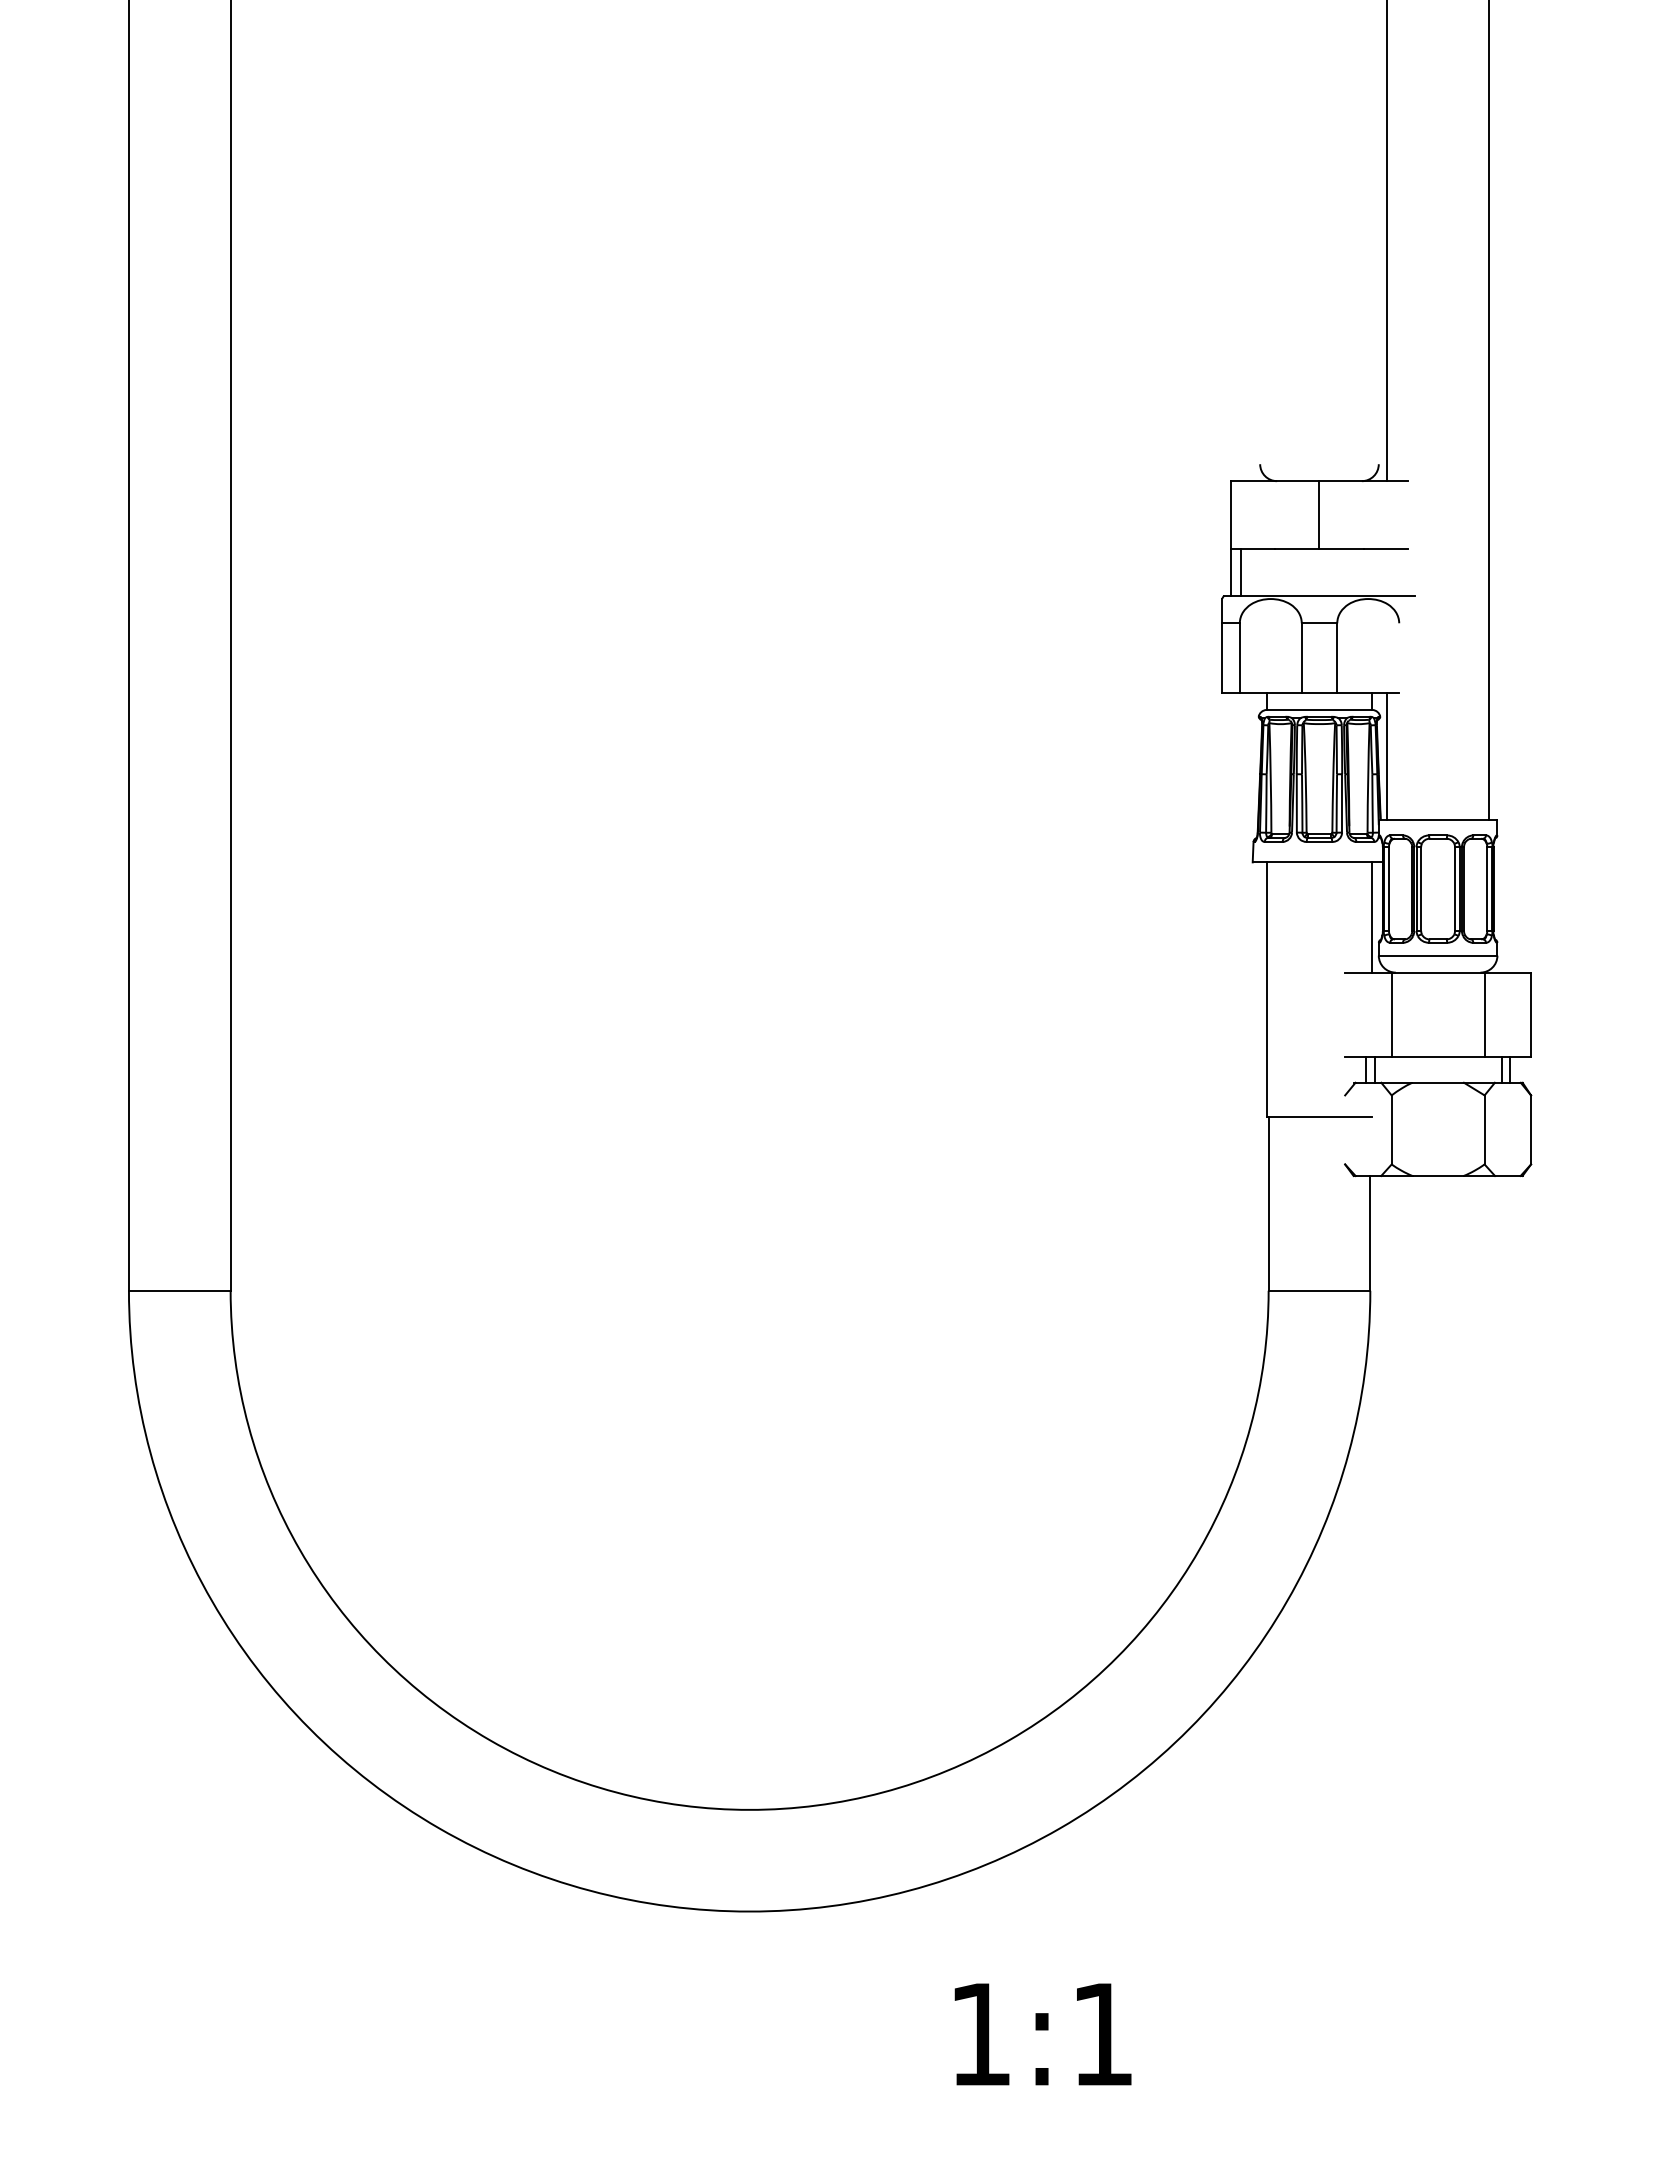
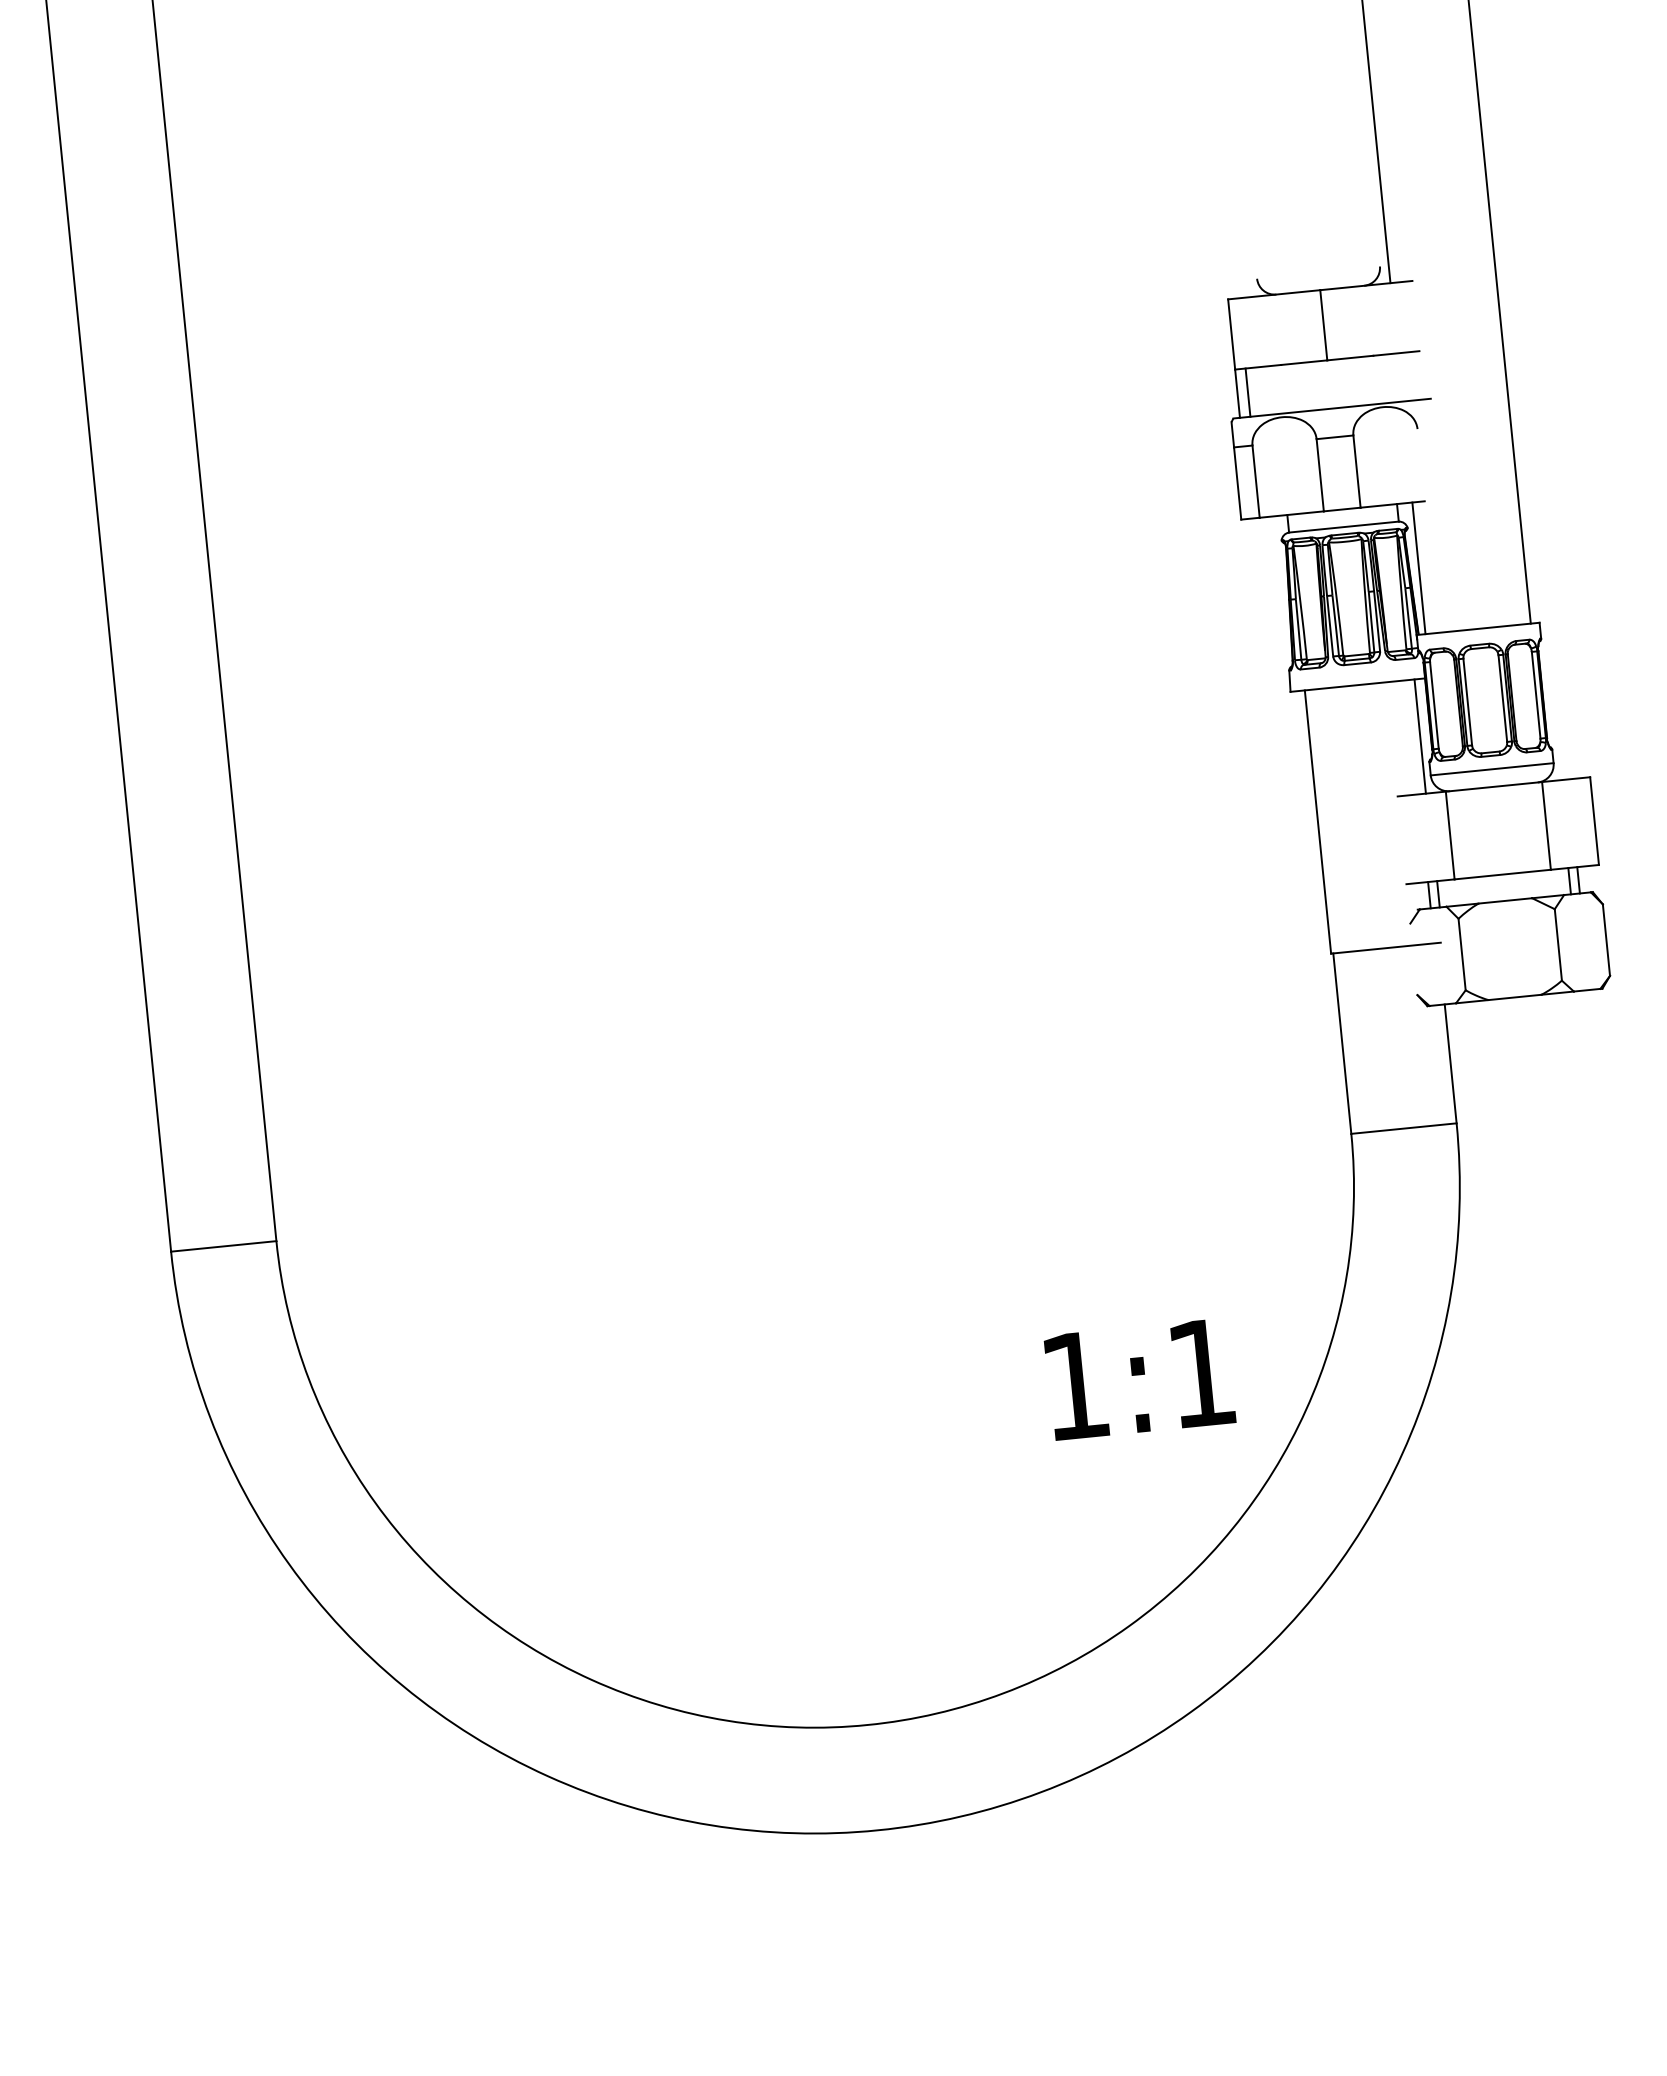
text: (1042, 2034) -> (1139, 1379), moved

